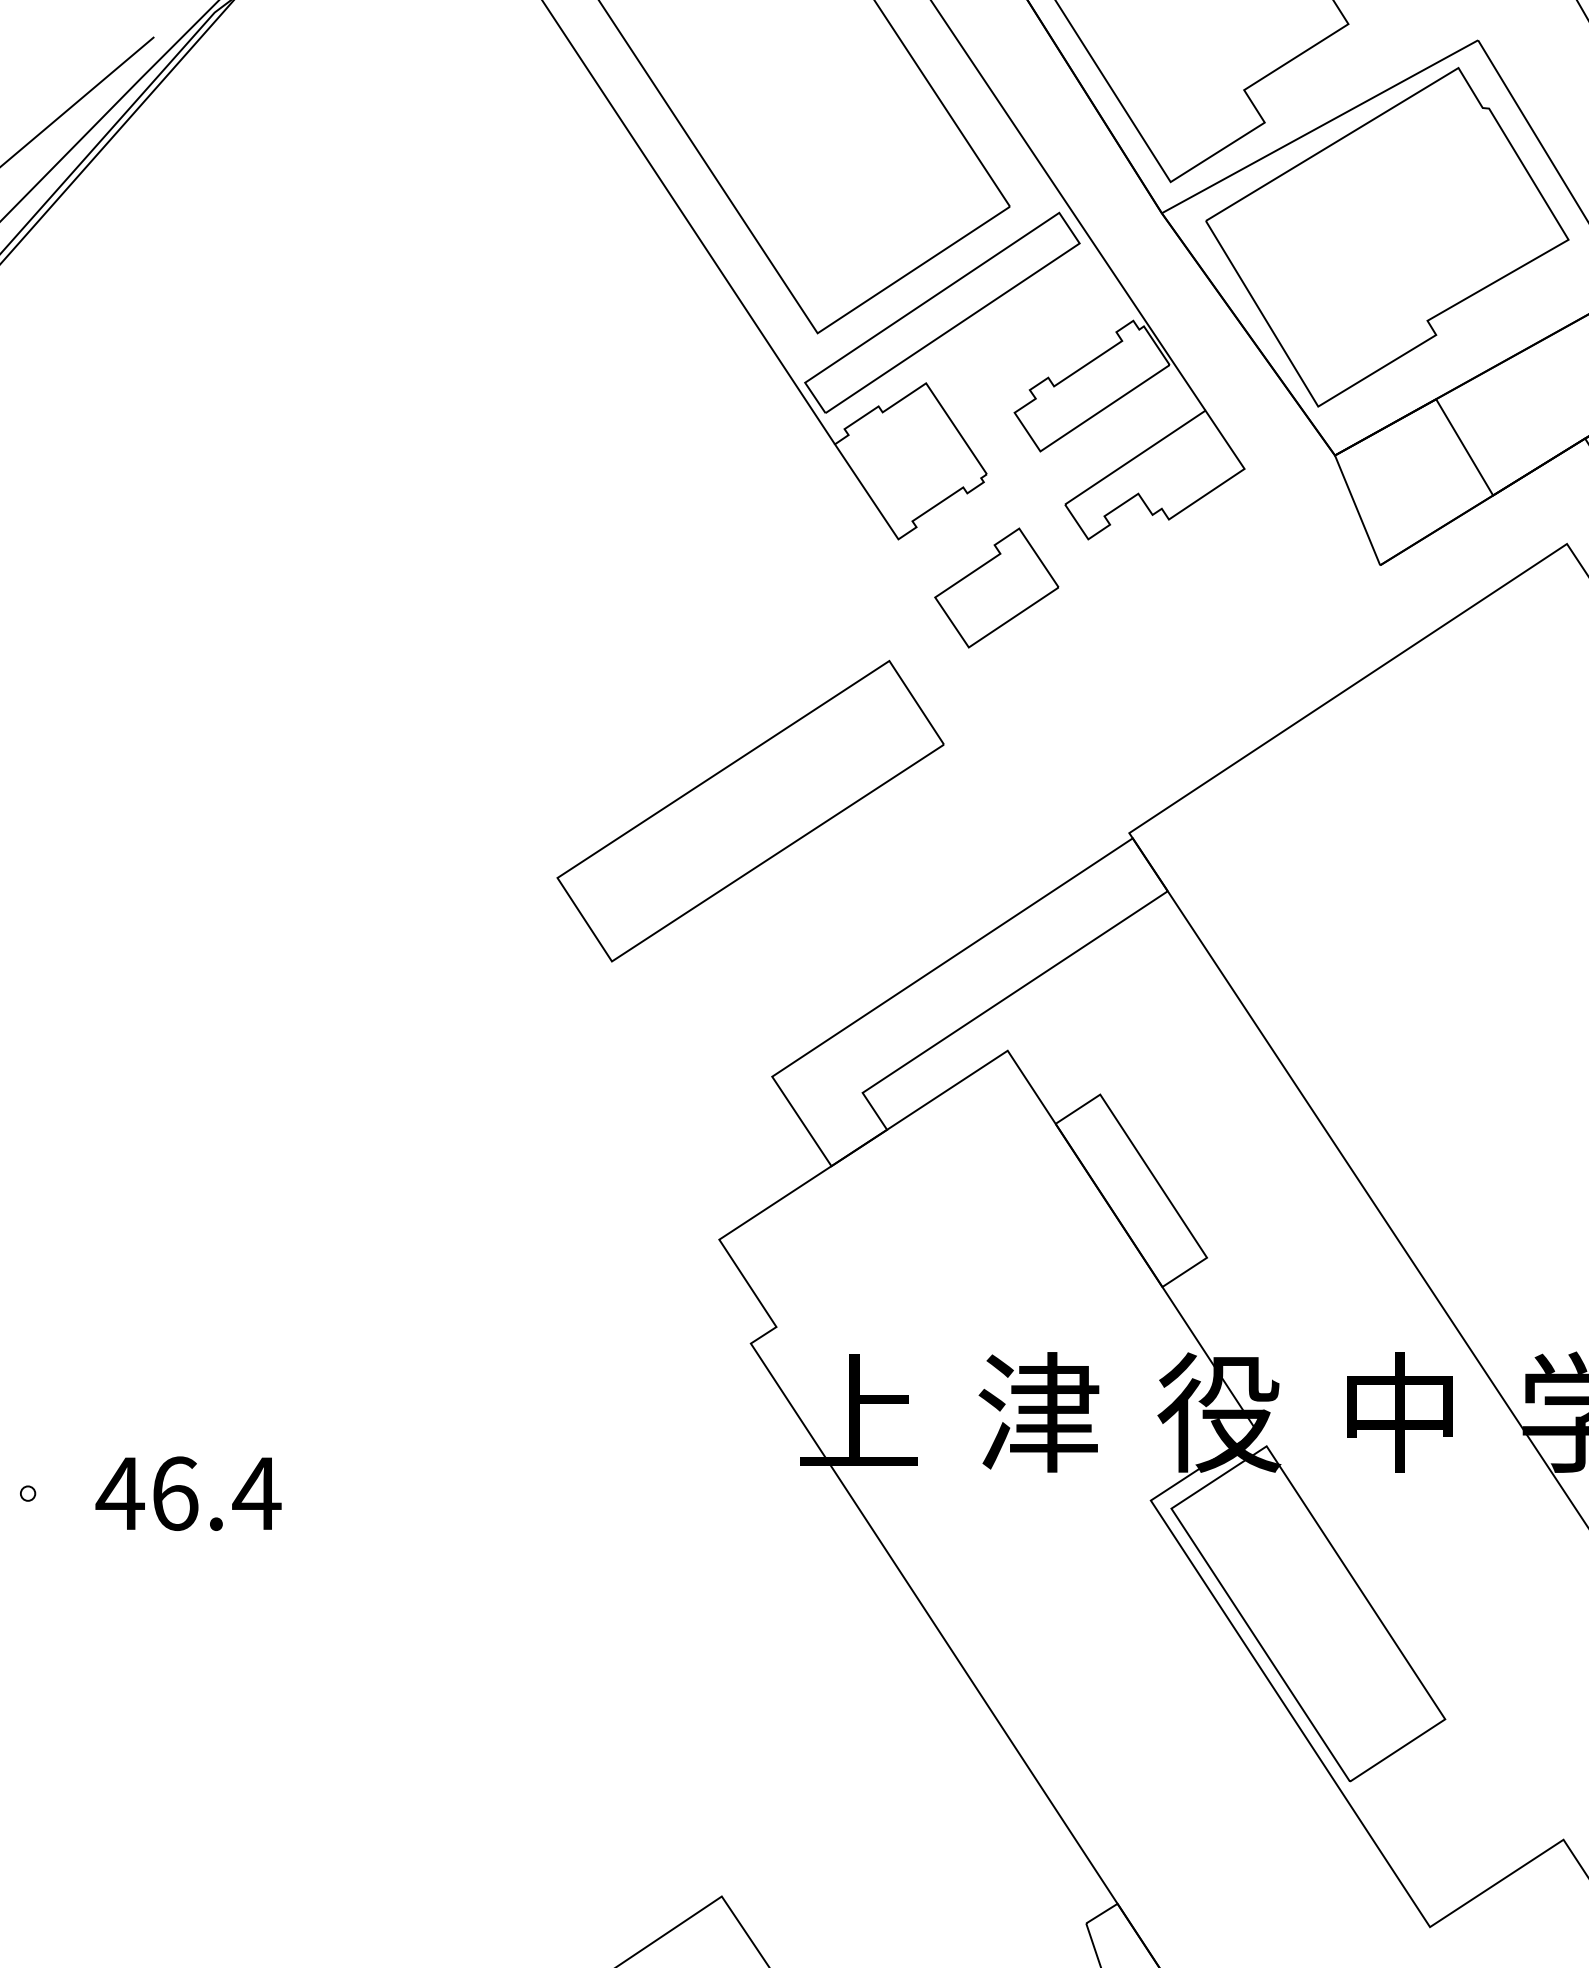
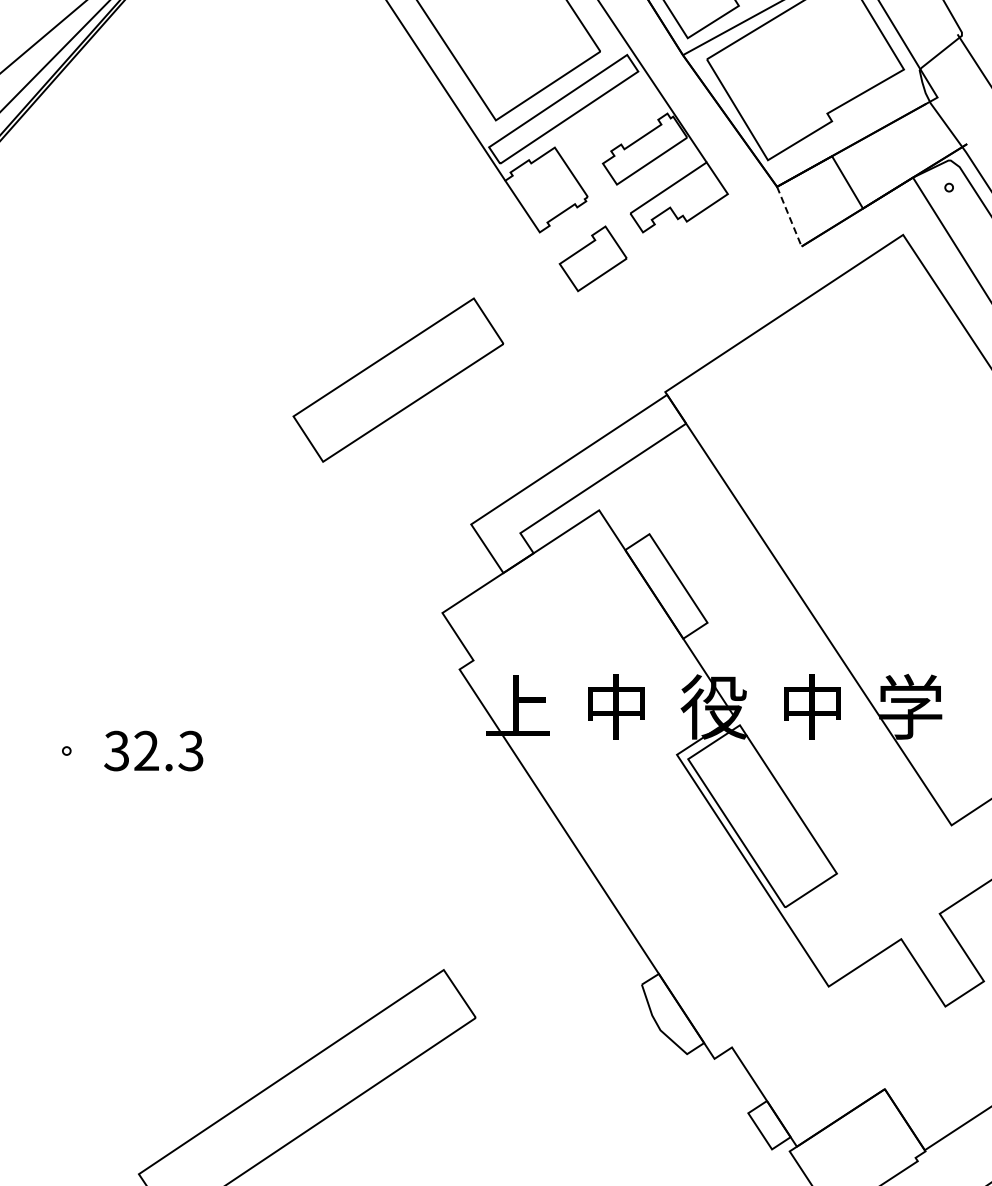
line: (1357, 511) -> (789, 217), solid -> dashed
part: (750, 810) -> (398, 379), moved
text: (1037, 1411) -> (615, 706), 津 -> 中
text: (187, 1492) -> (153, 750), 46.4 -> 32.3

